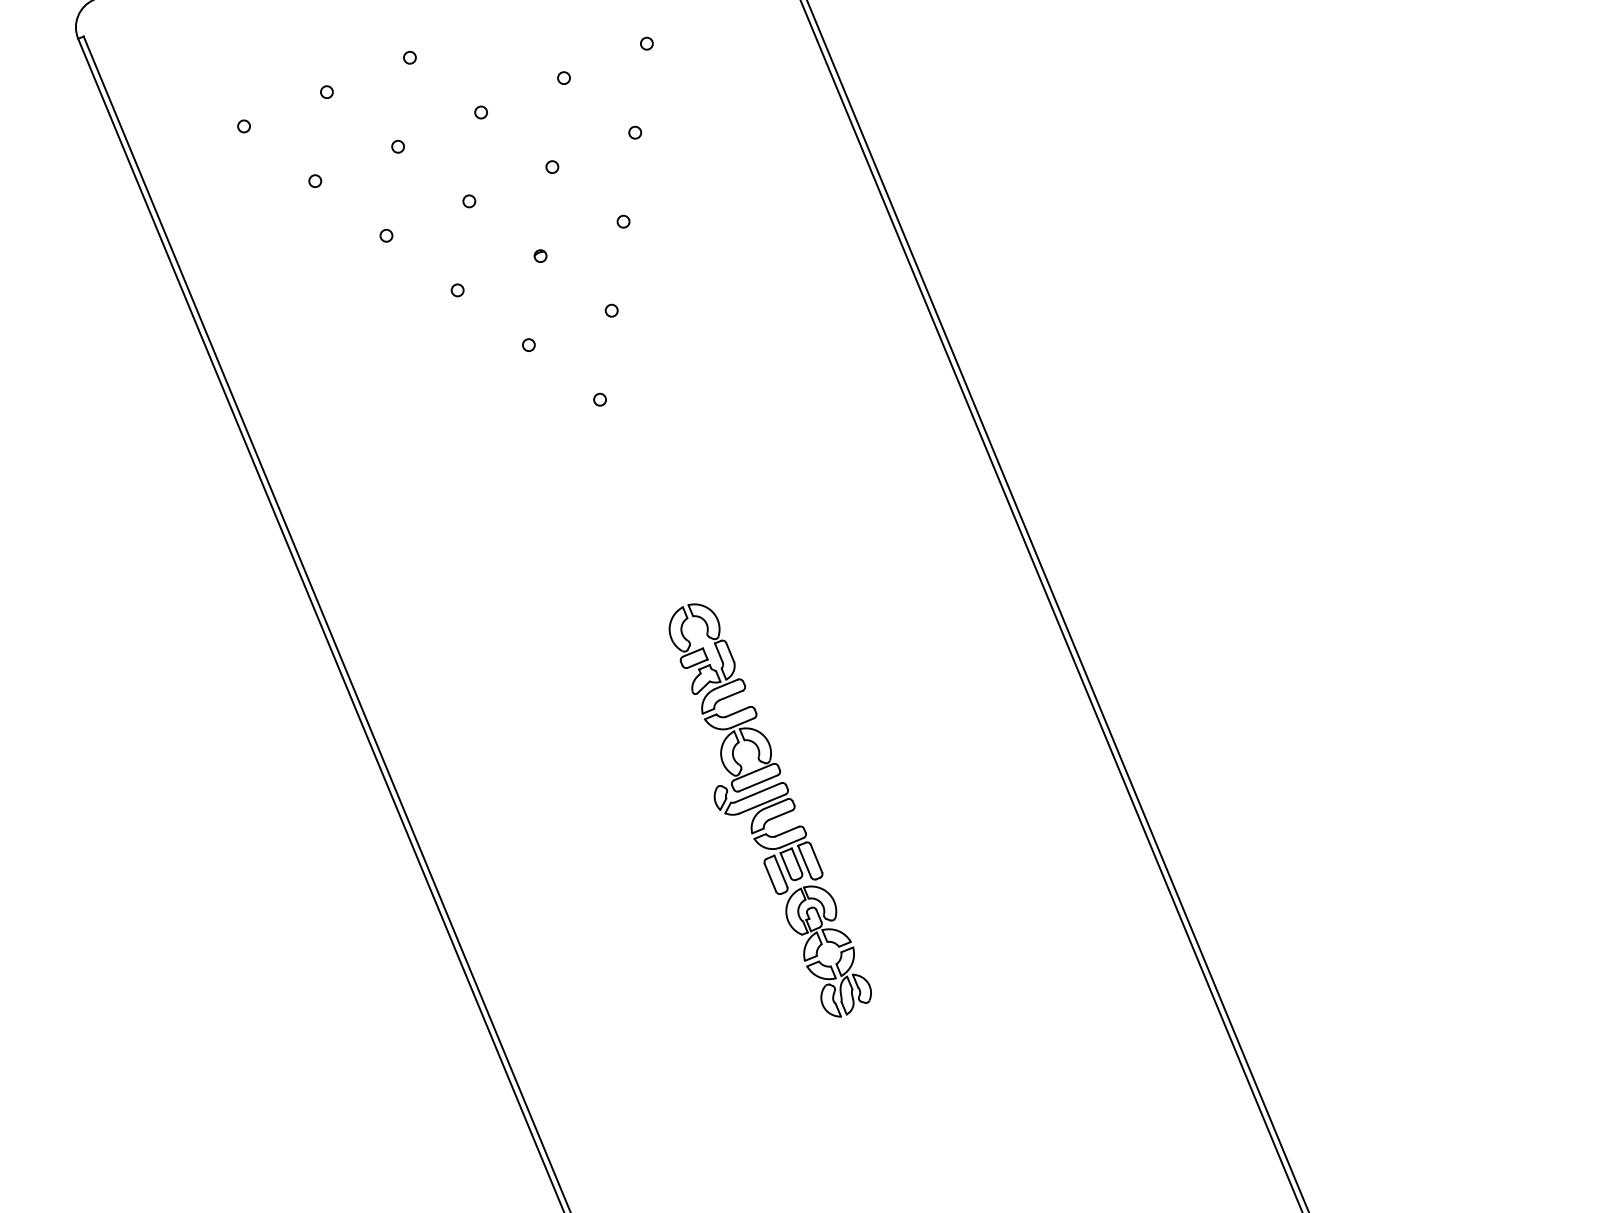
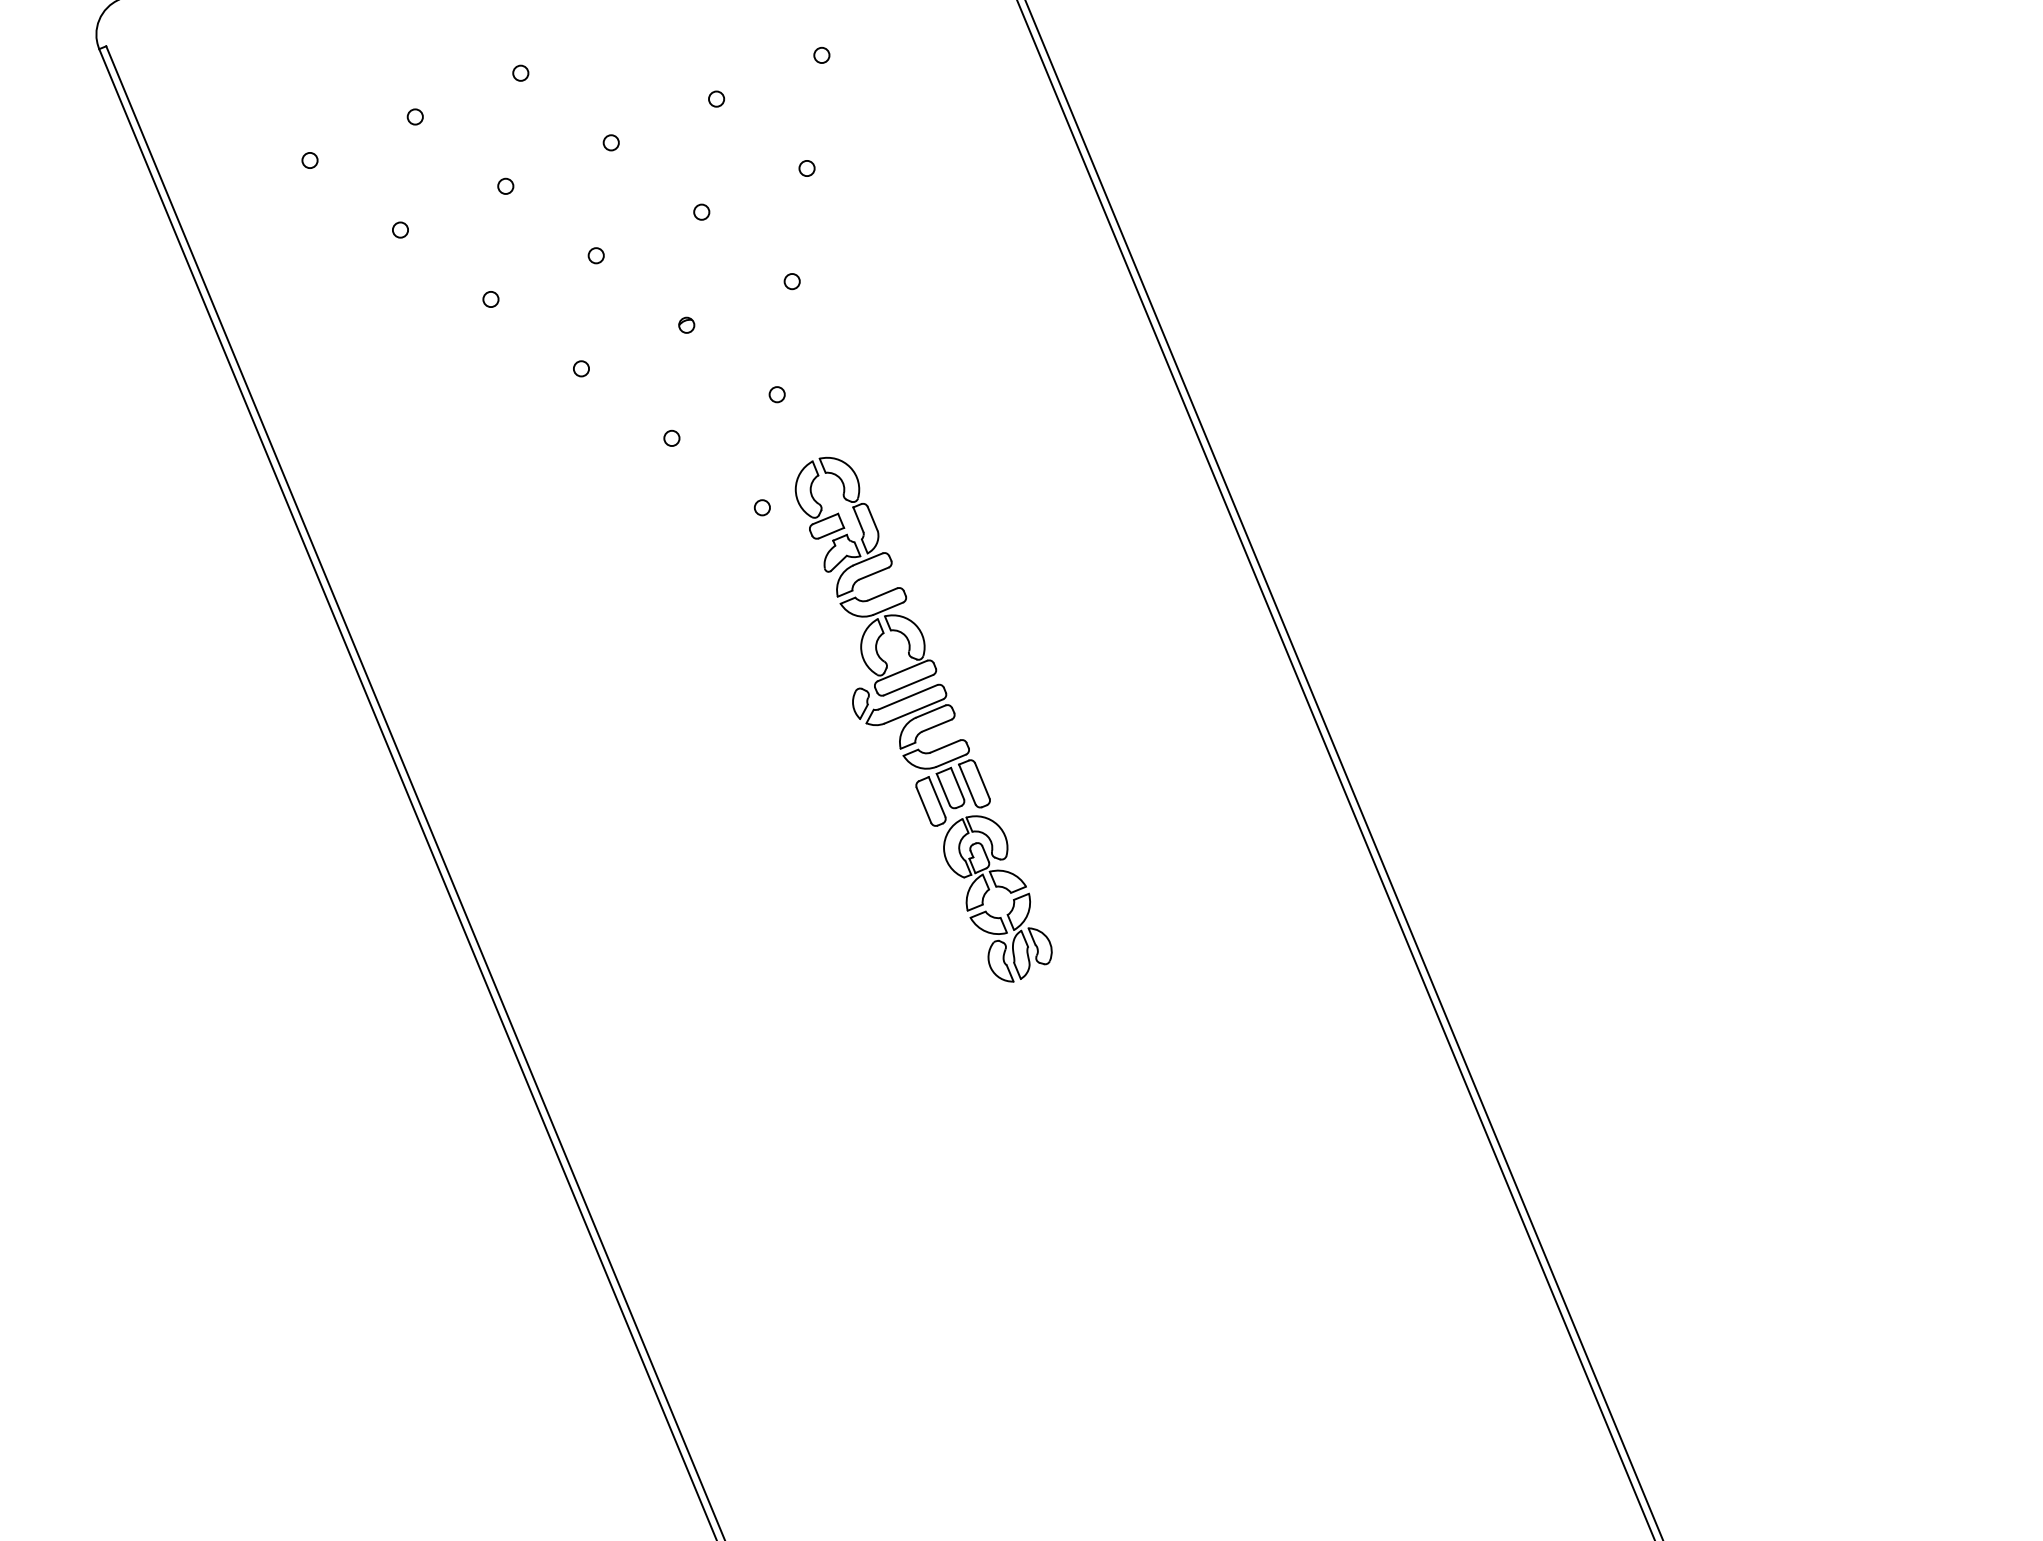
part: (770, 810) -> (923, 719), moved

